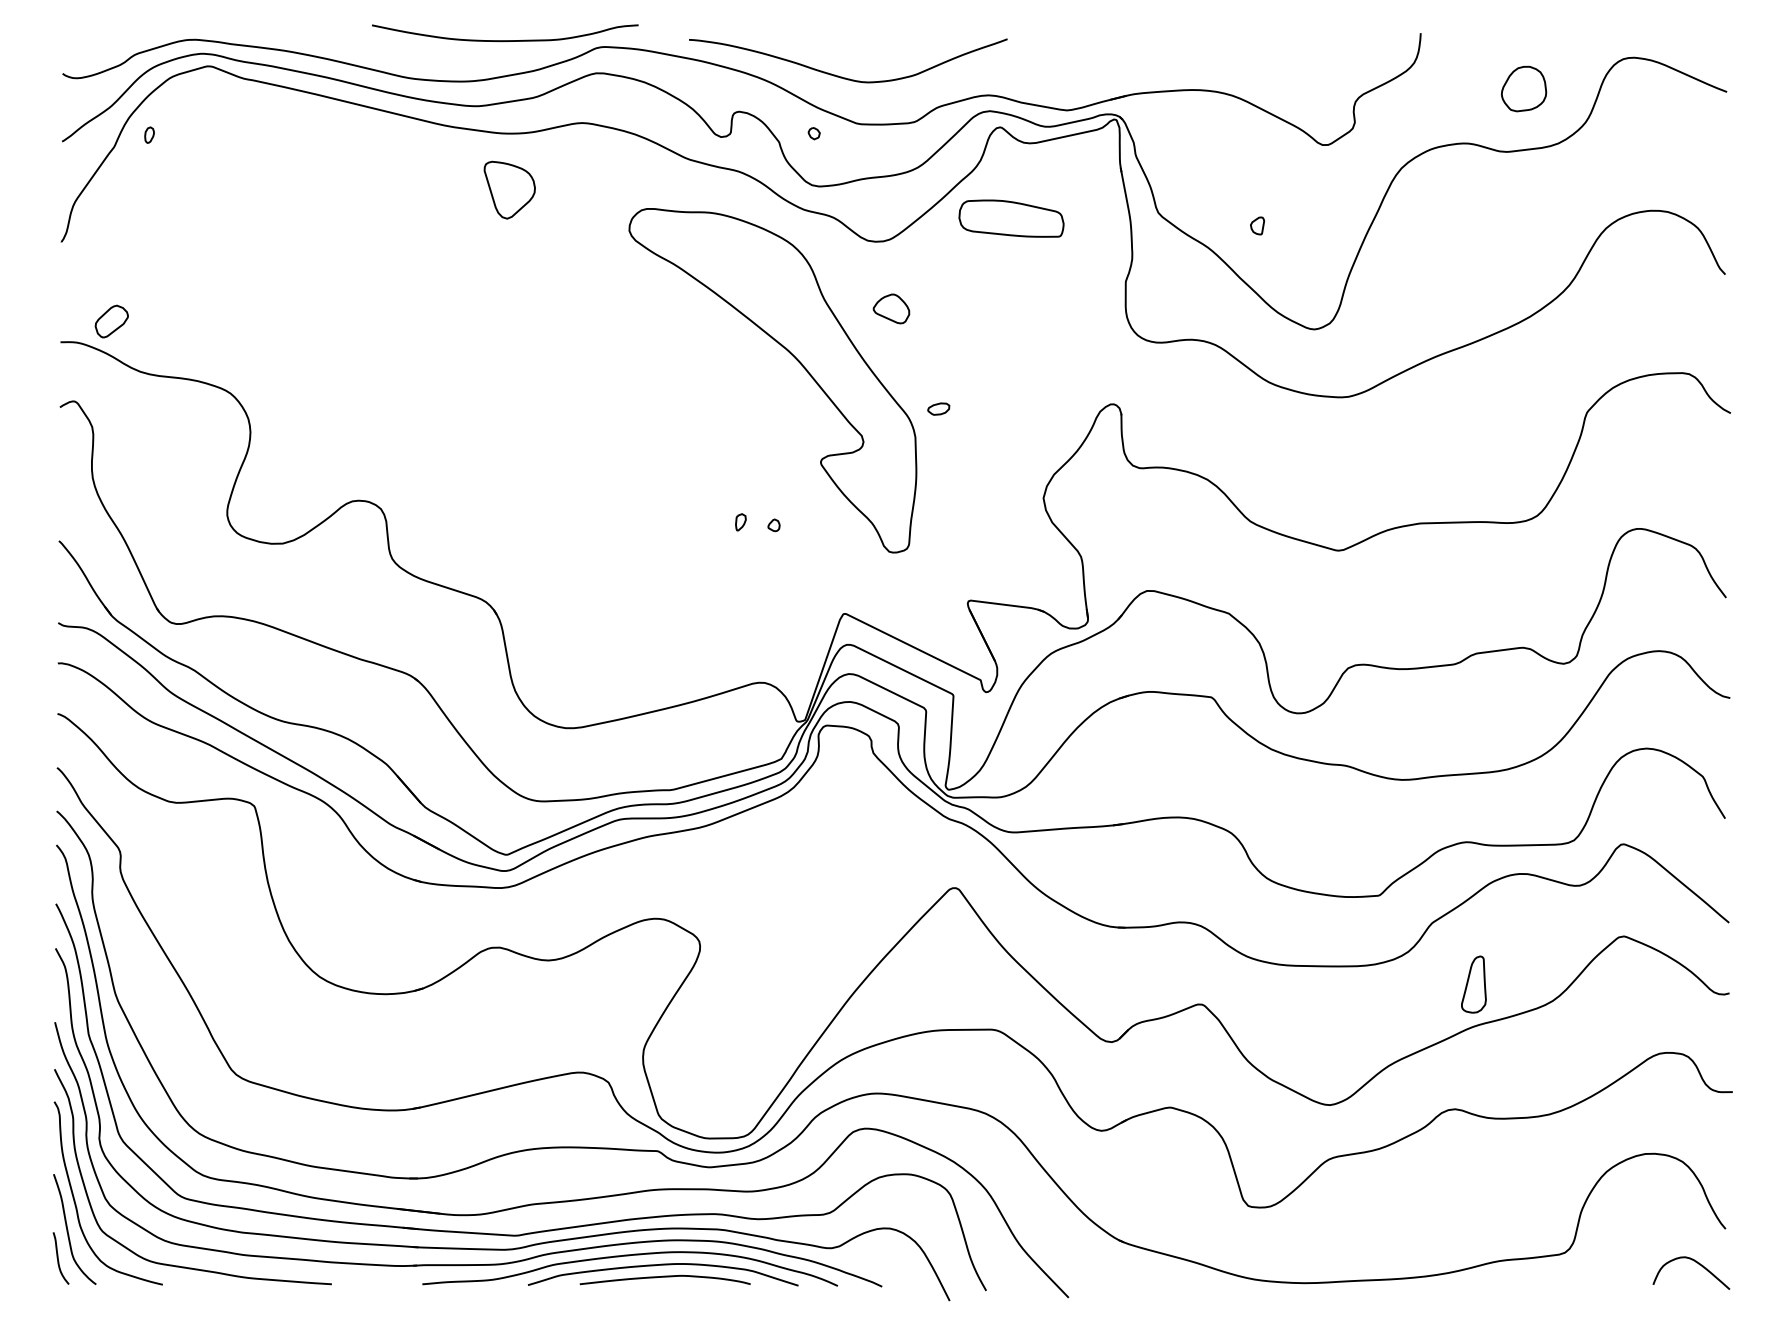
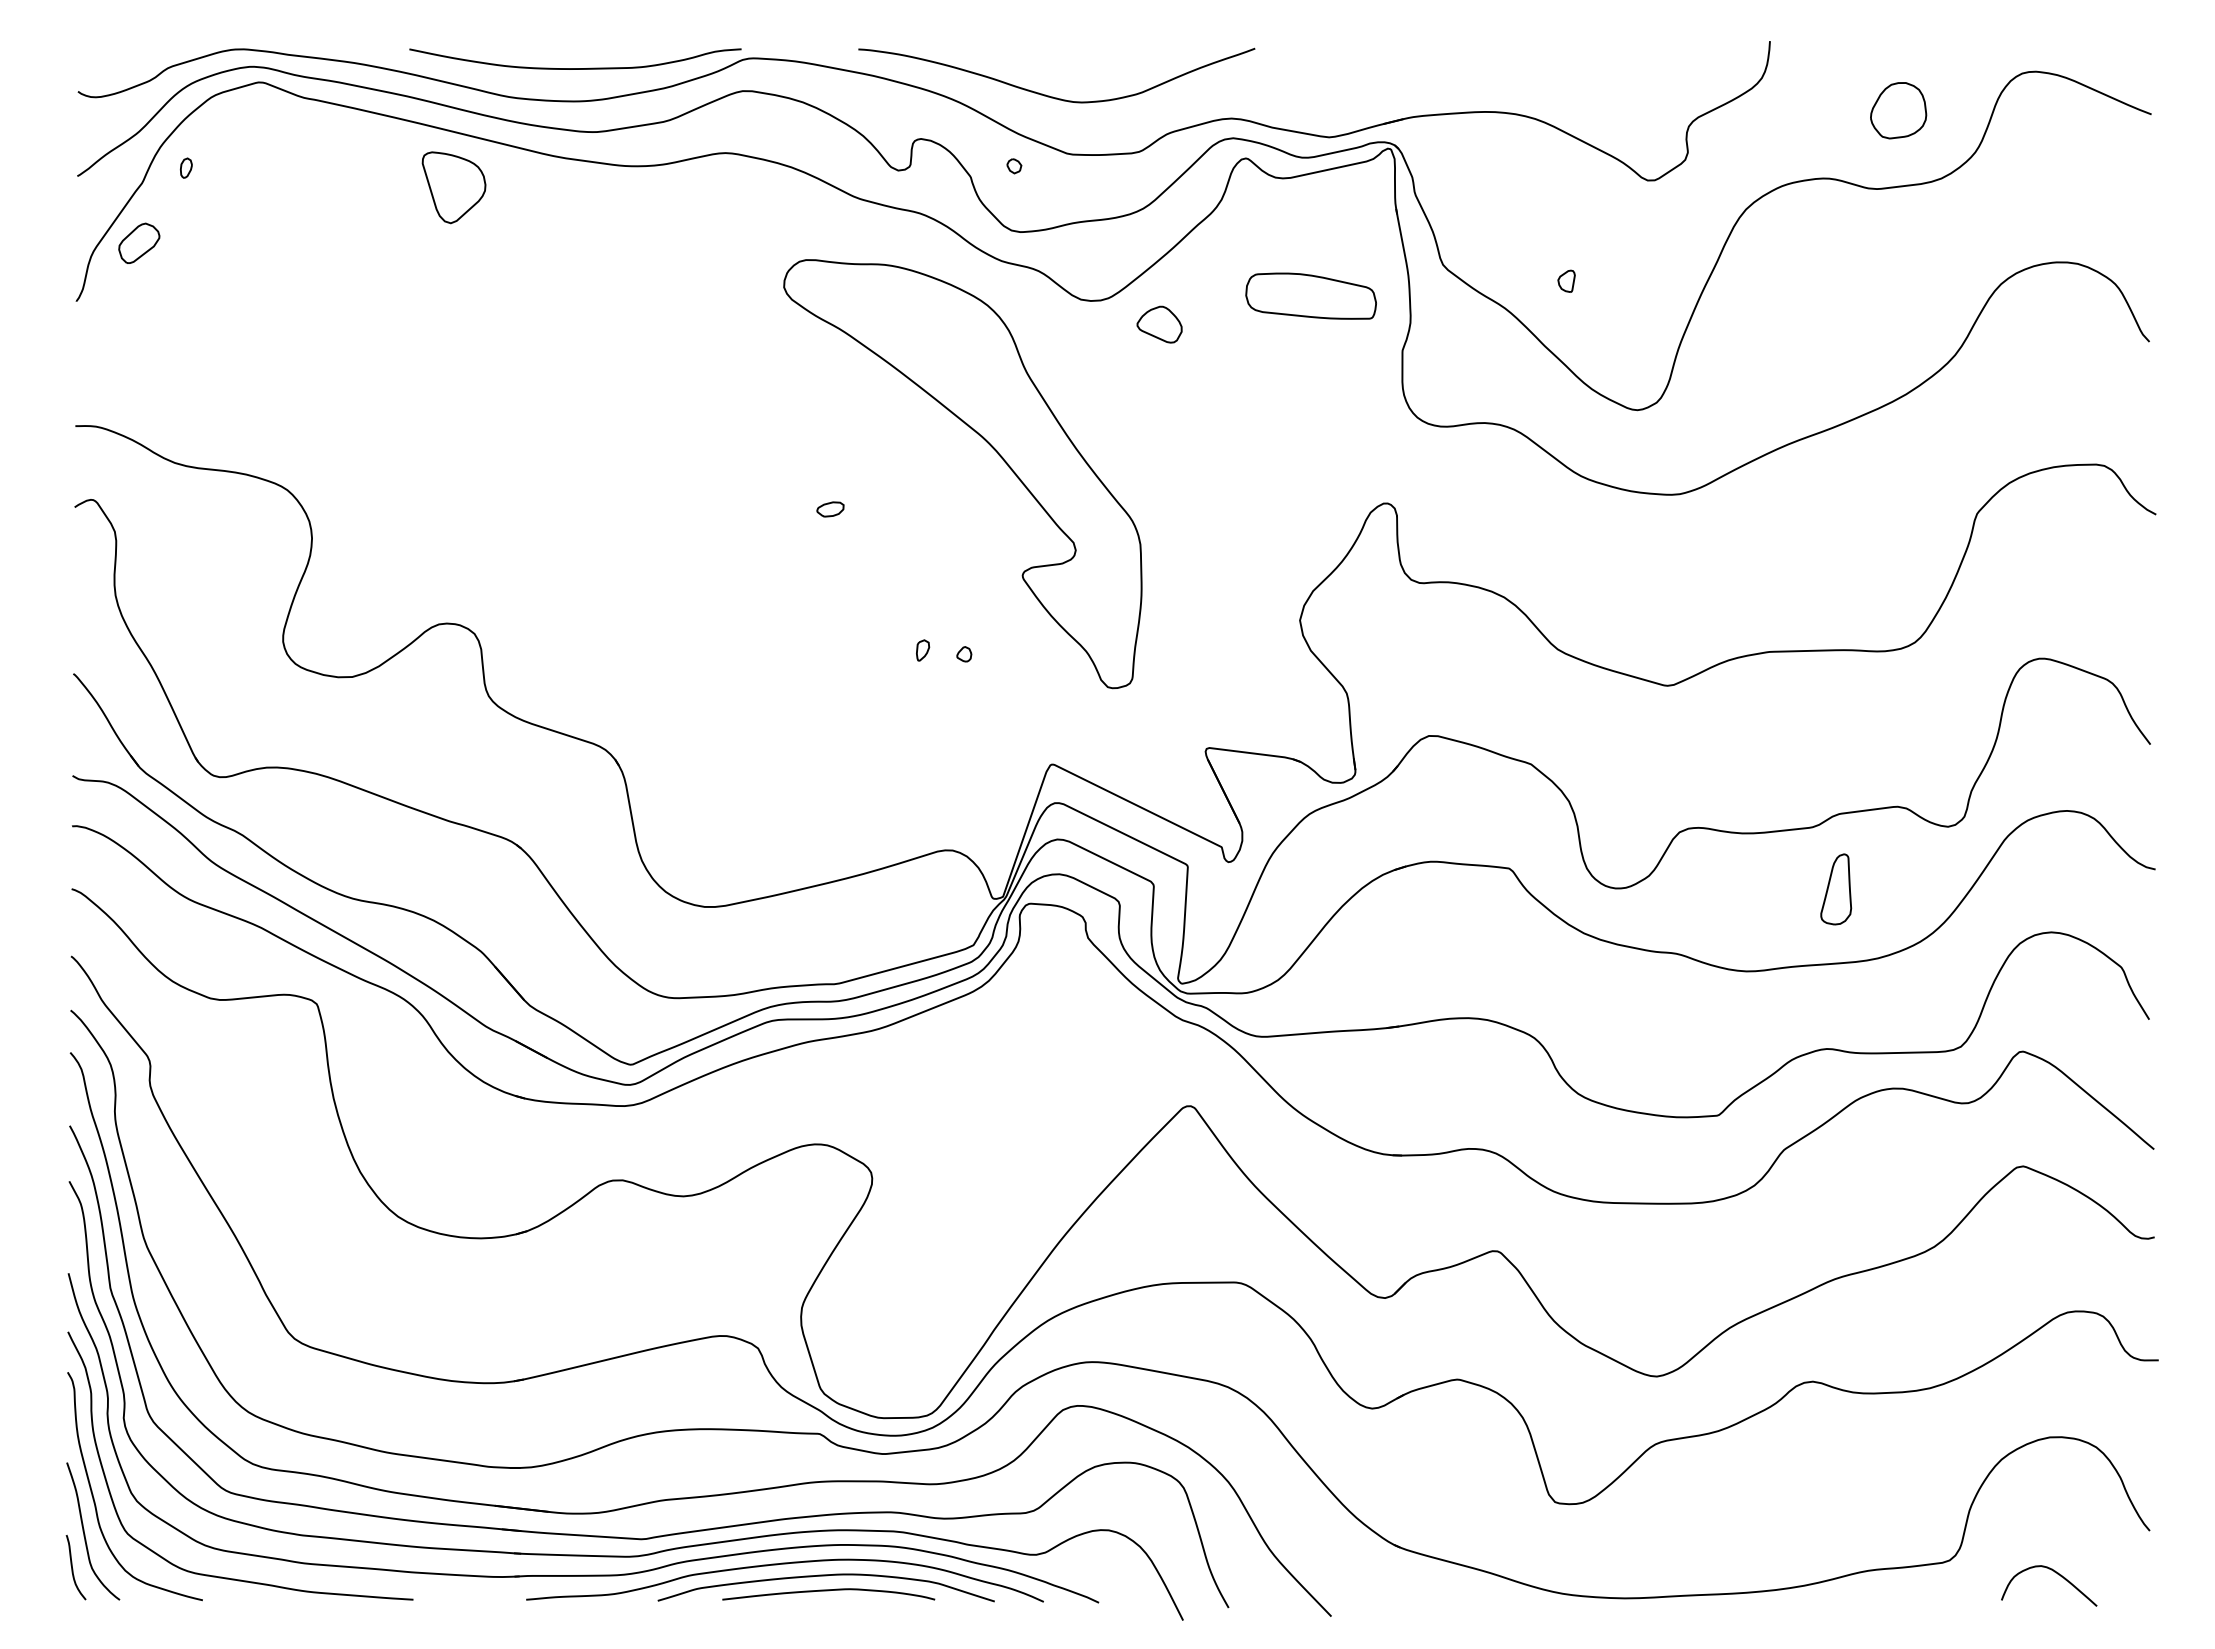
curve: (505, 40) -> (575, 68), moved
part: (509, 190) -> (453, 187), moved
part: (1011, 218) -> (1310, 295), moved
part: (891, 308) -> (1159, 324), moved
part: (111, 320) -> (139, 242), moved
part: (938, 409) -> (830, 509), moved
part: (1474, 984) -> (1836, 889), moved
curve: (1698, 1264) -> (2058, 1575), moved

